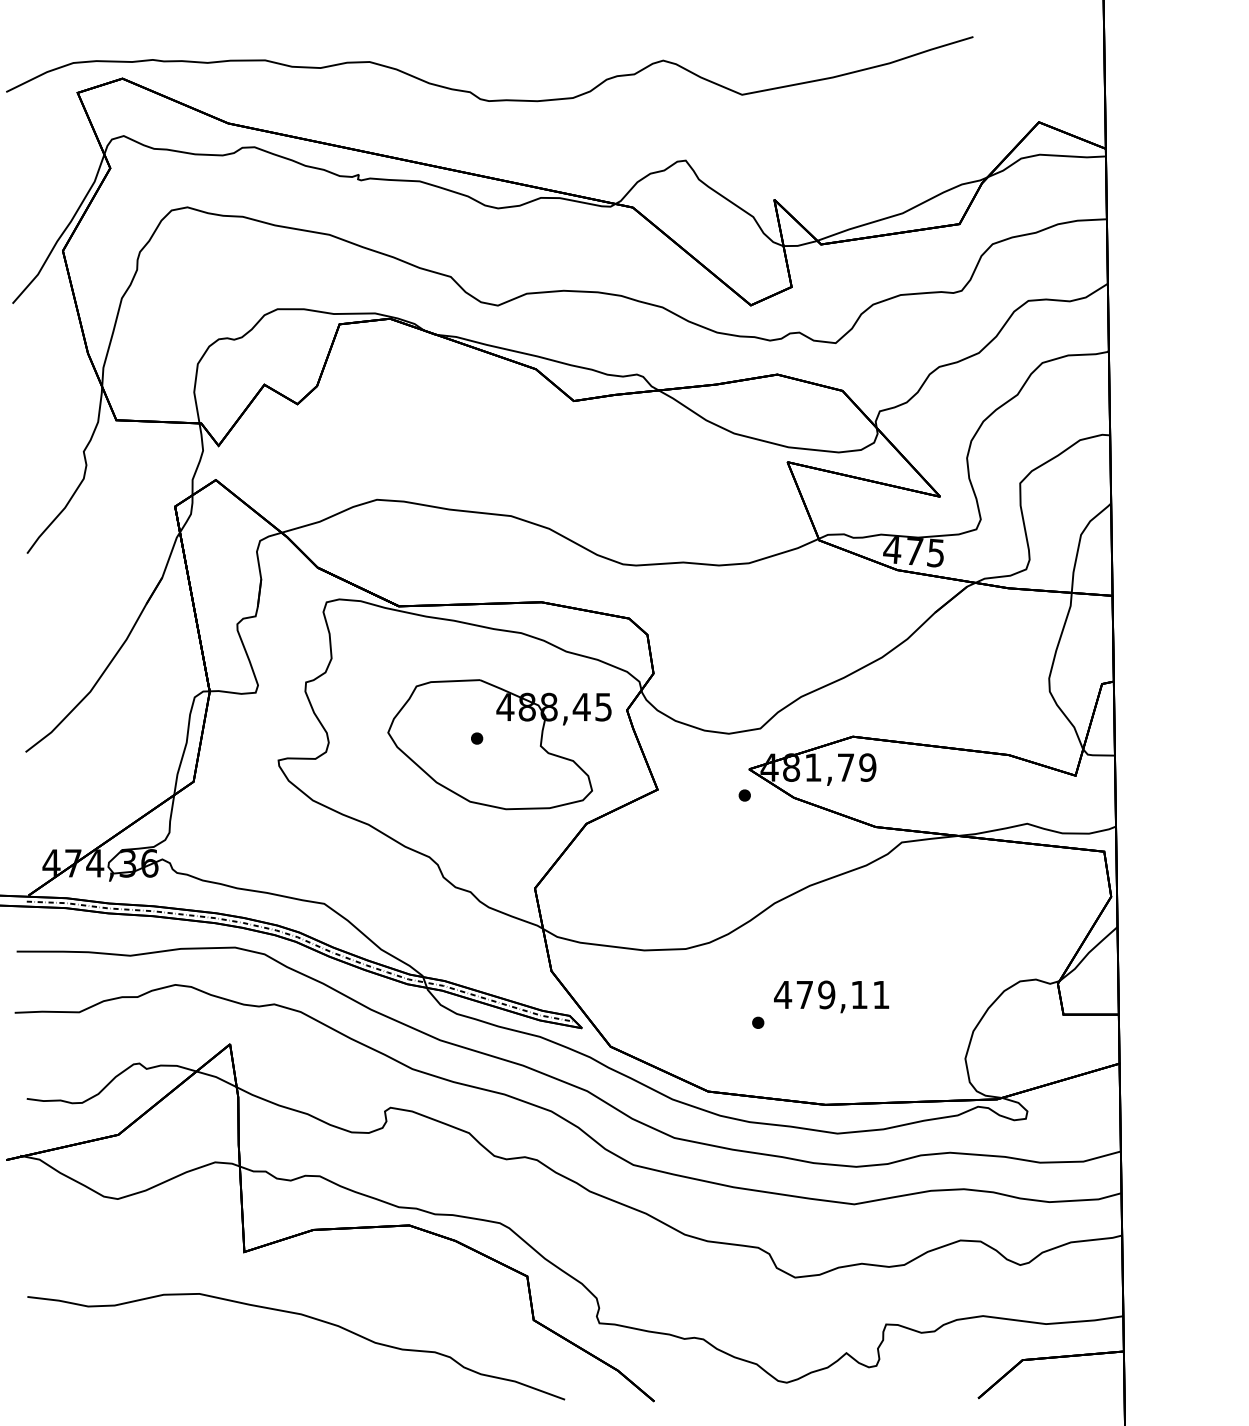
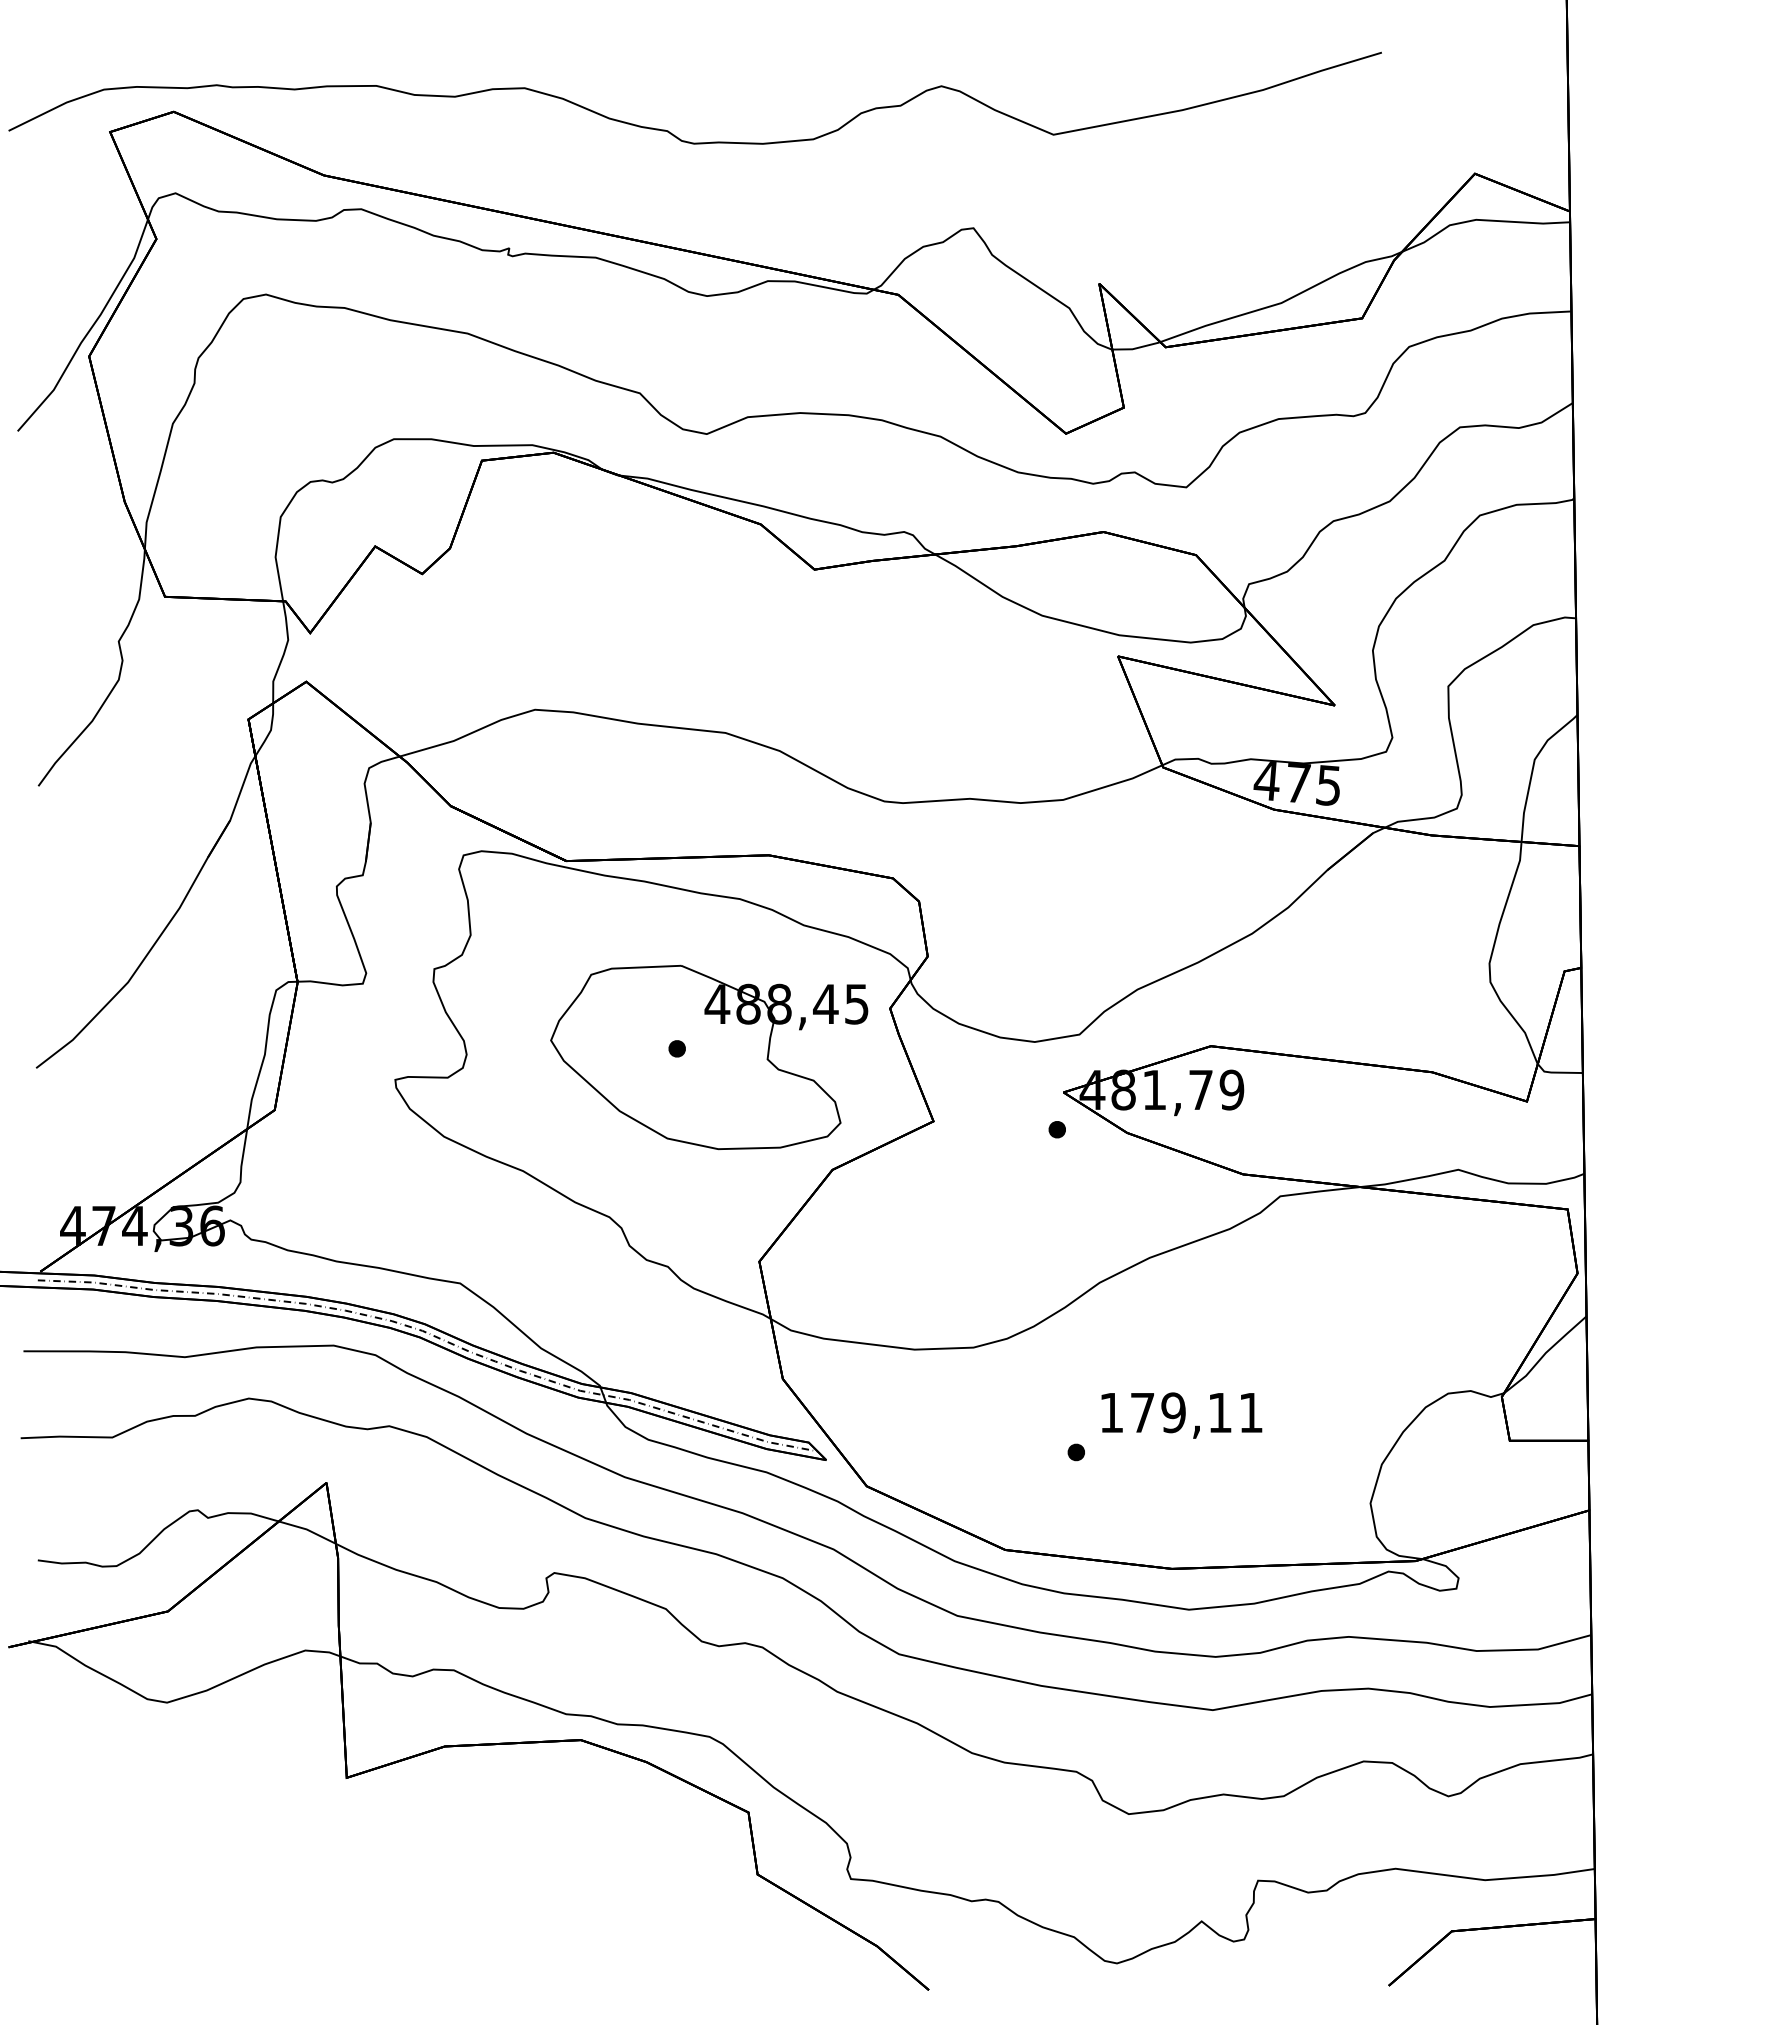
text: (782, 994) -> (1111, 1412), 479,11 -> 179,11
curve: (305, 1316) -> (433, 1869), removed

